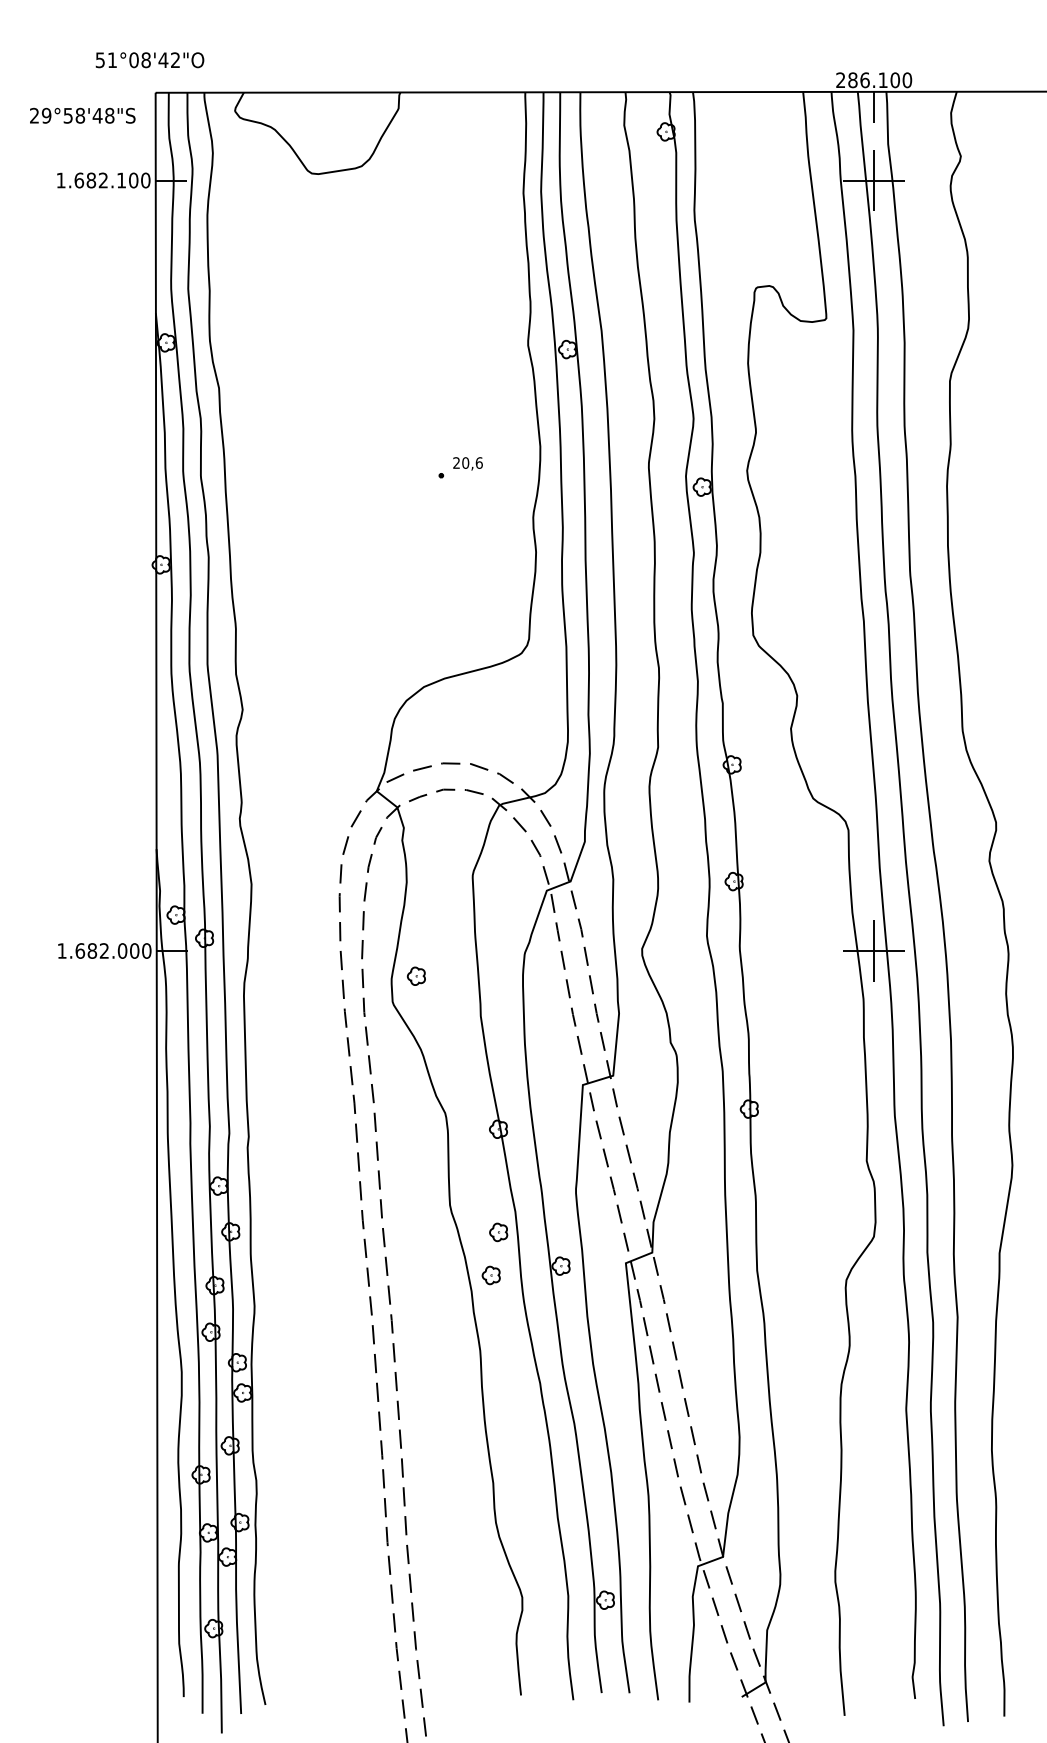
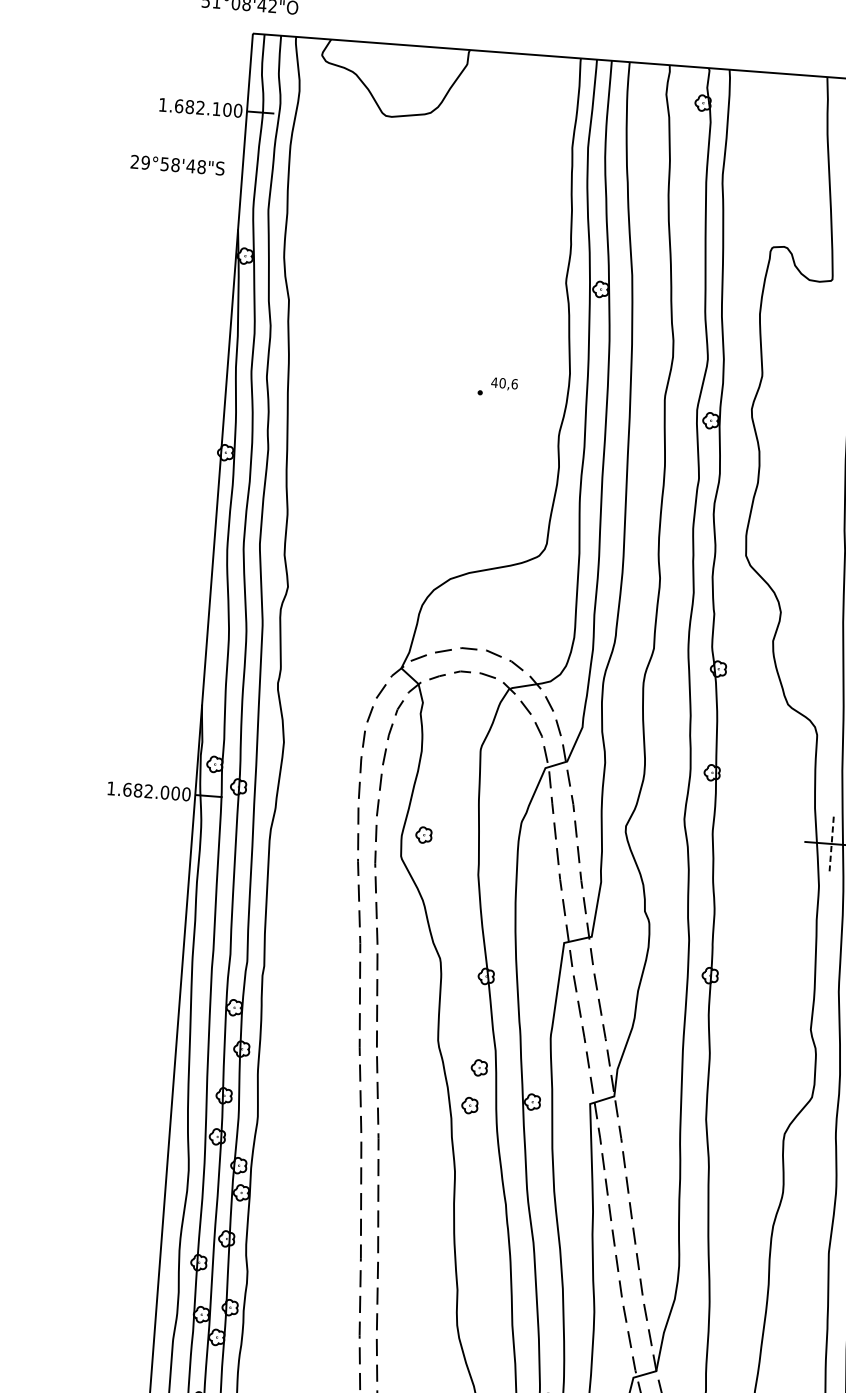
text: (82, 115) -> (177, 164), moved
text: (456, 462) -> (494, 382), 20,6 -> 40,6
line: (874, 951) -> (831, 844), solid -> dashed

